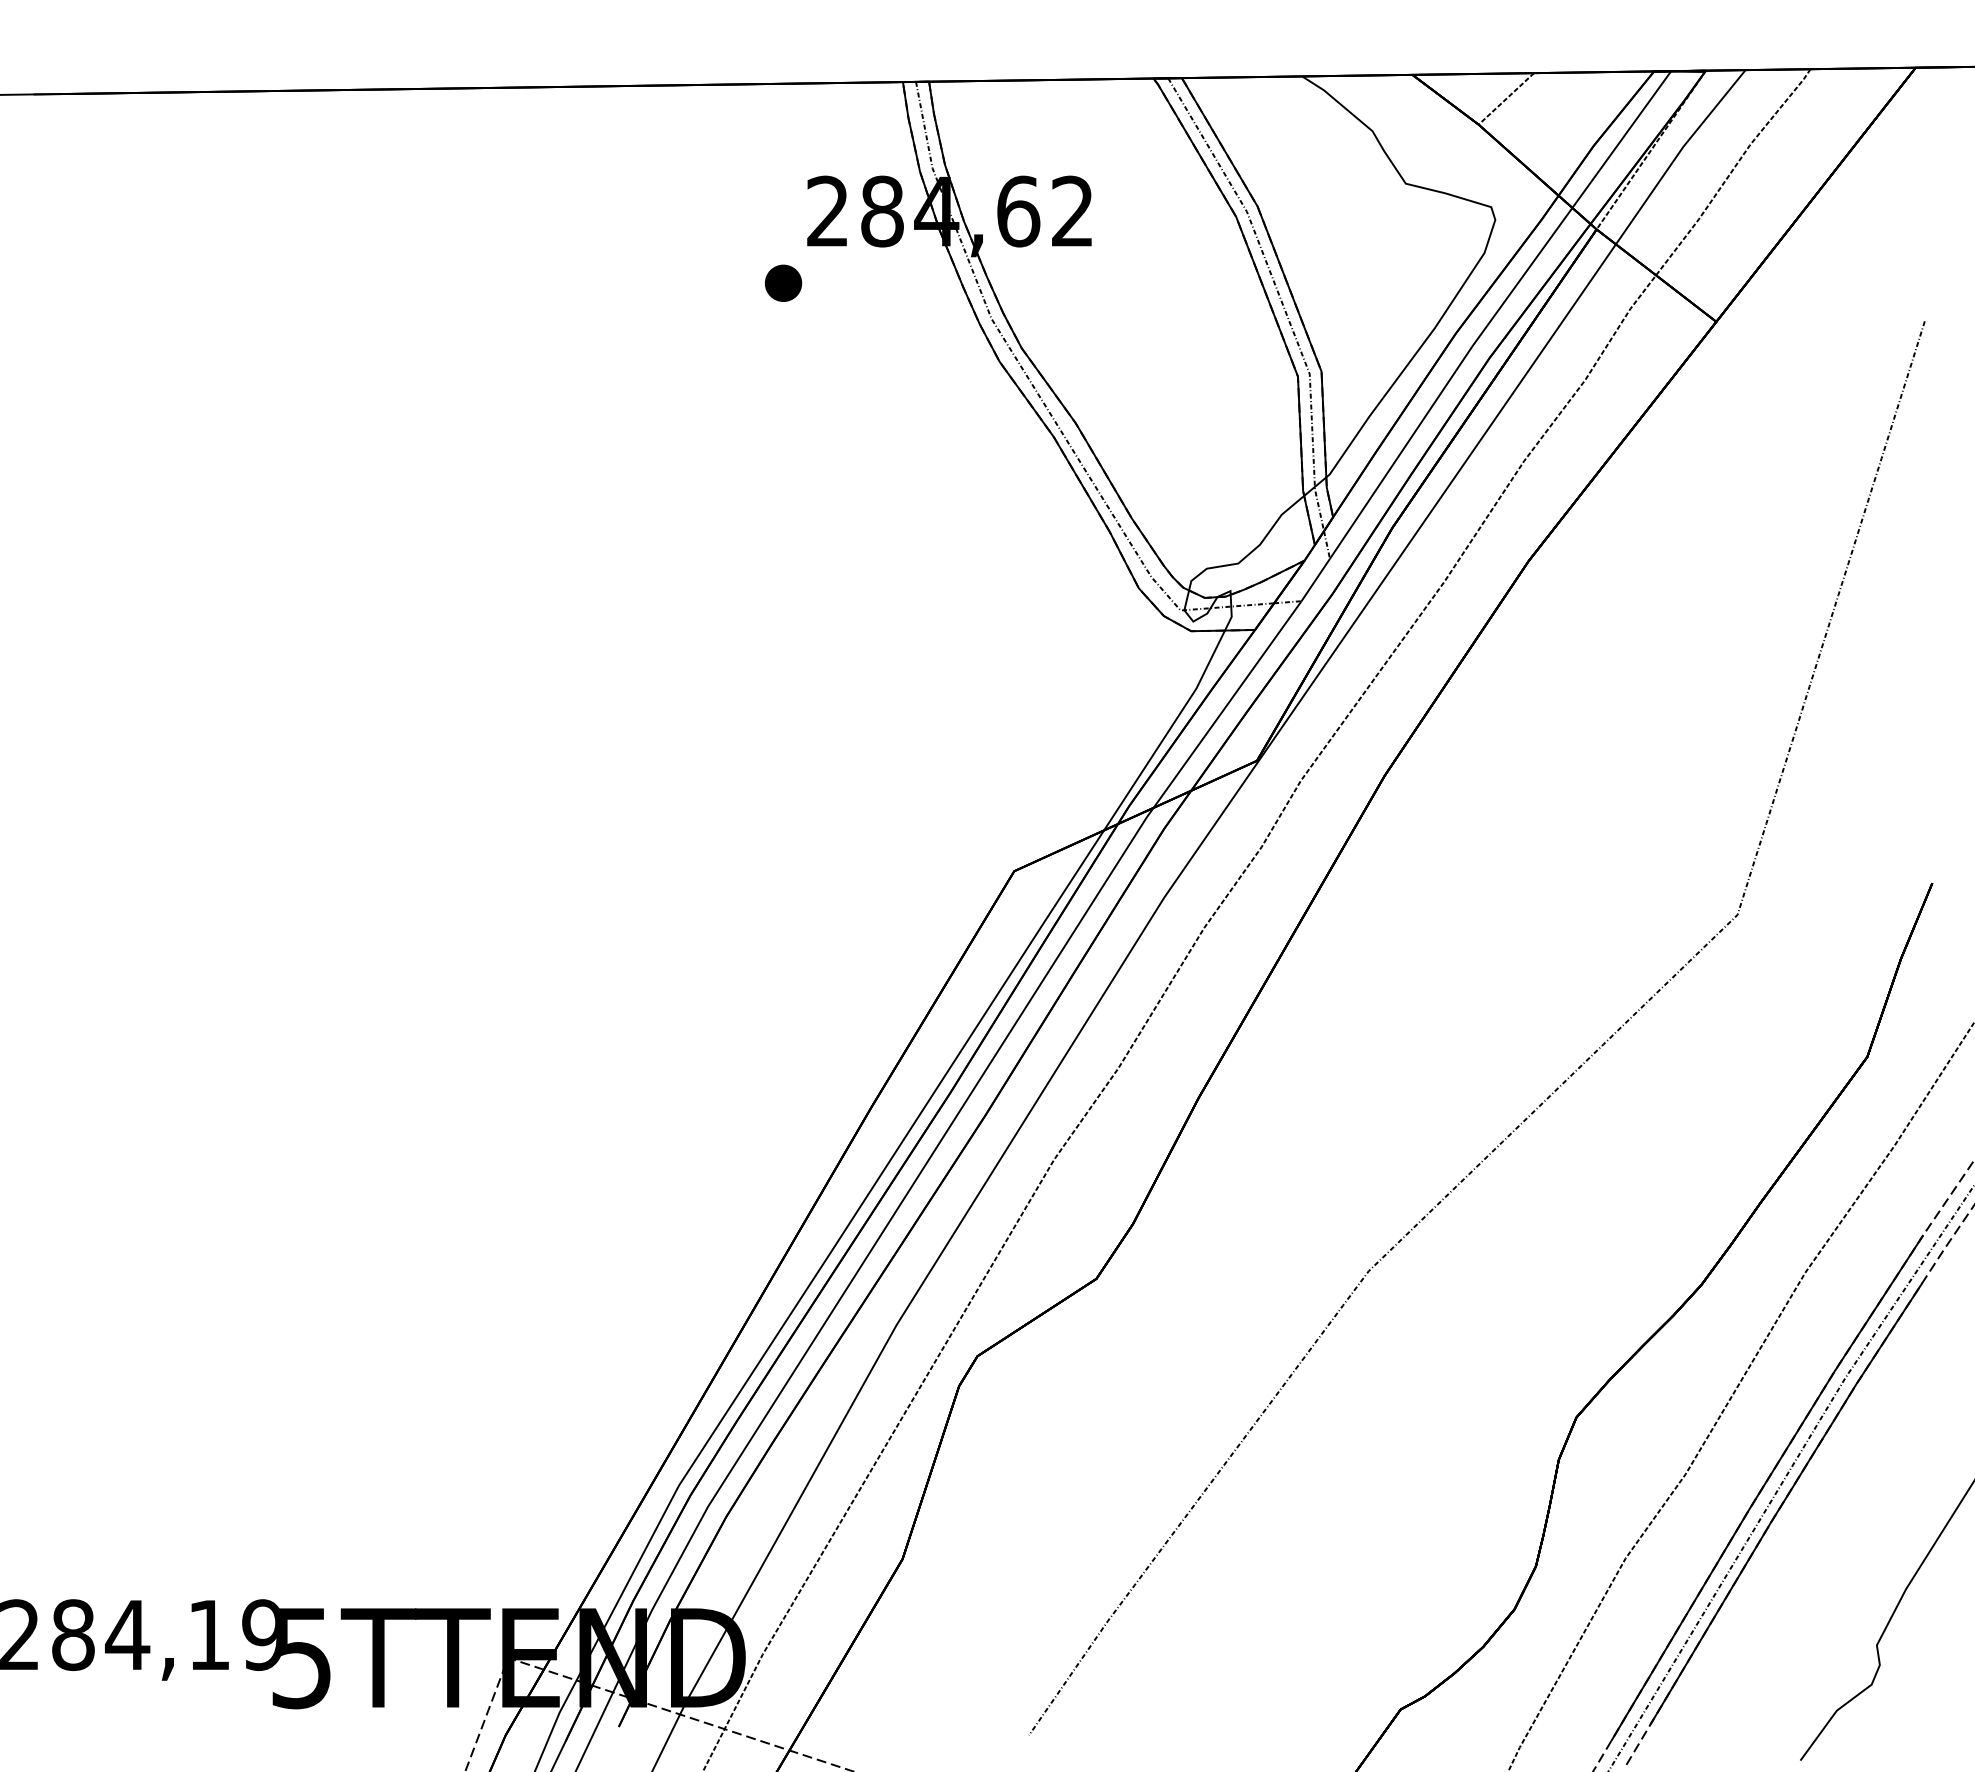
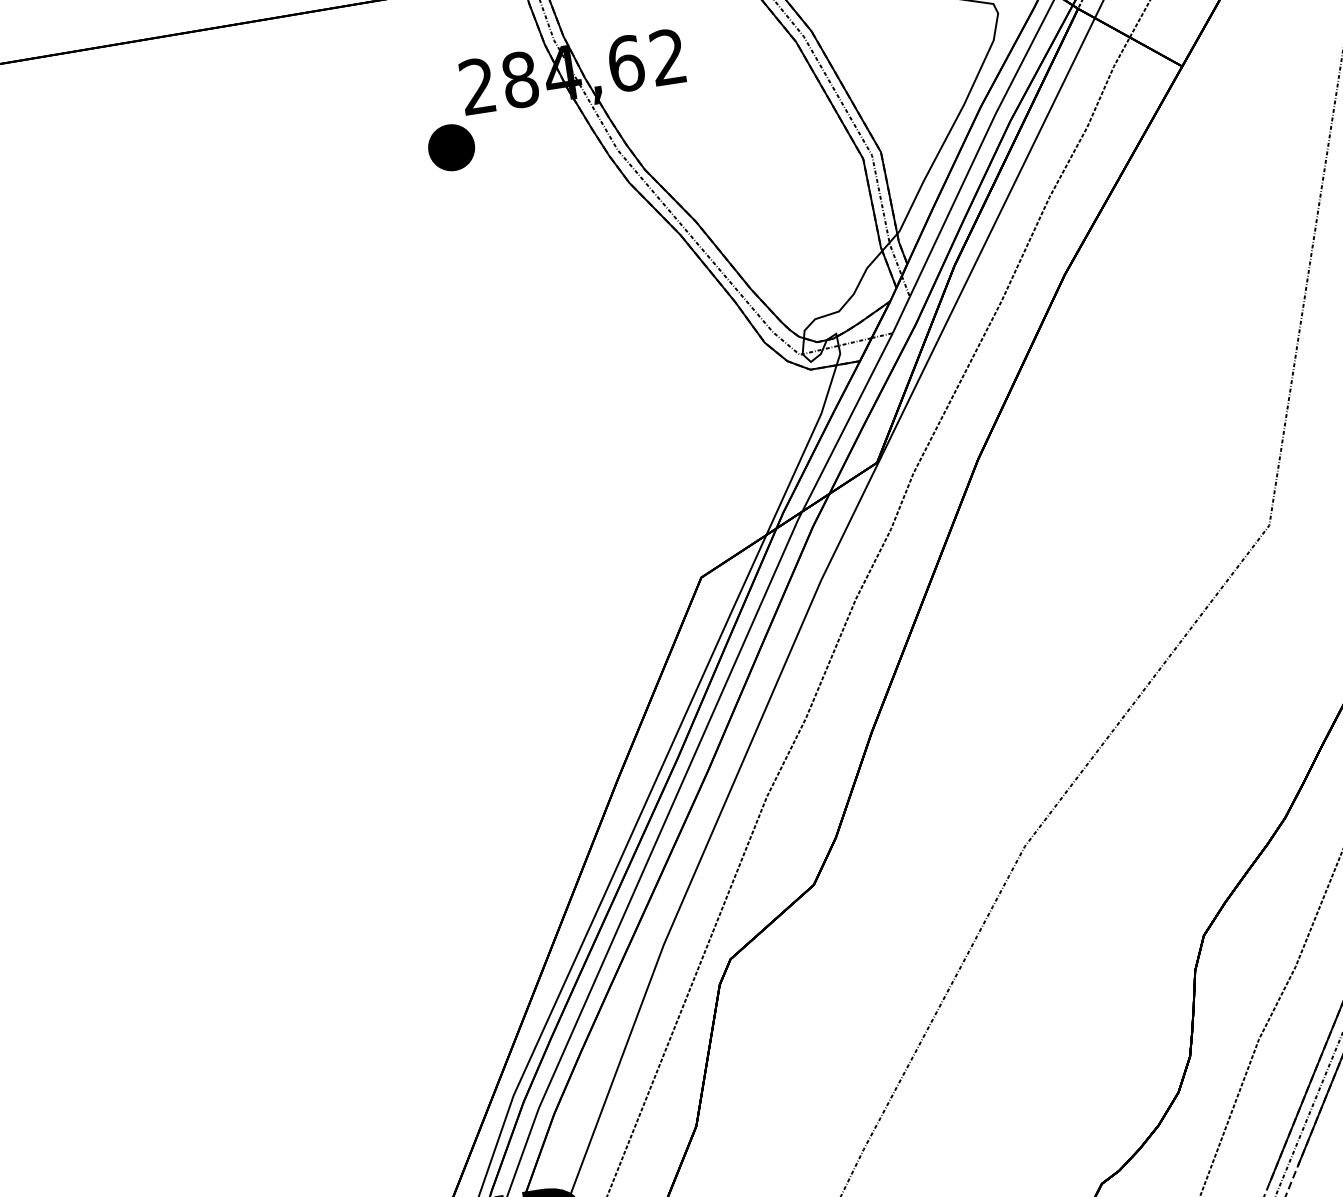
part: (783, 282) -> (451, 146), size x1.6

